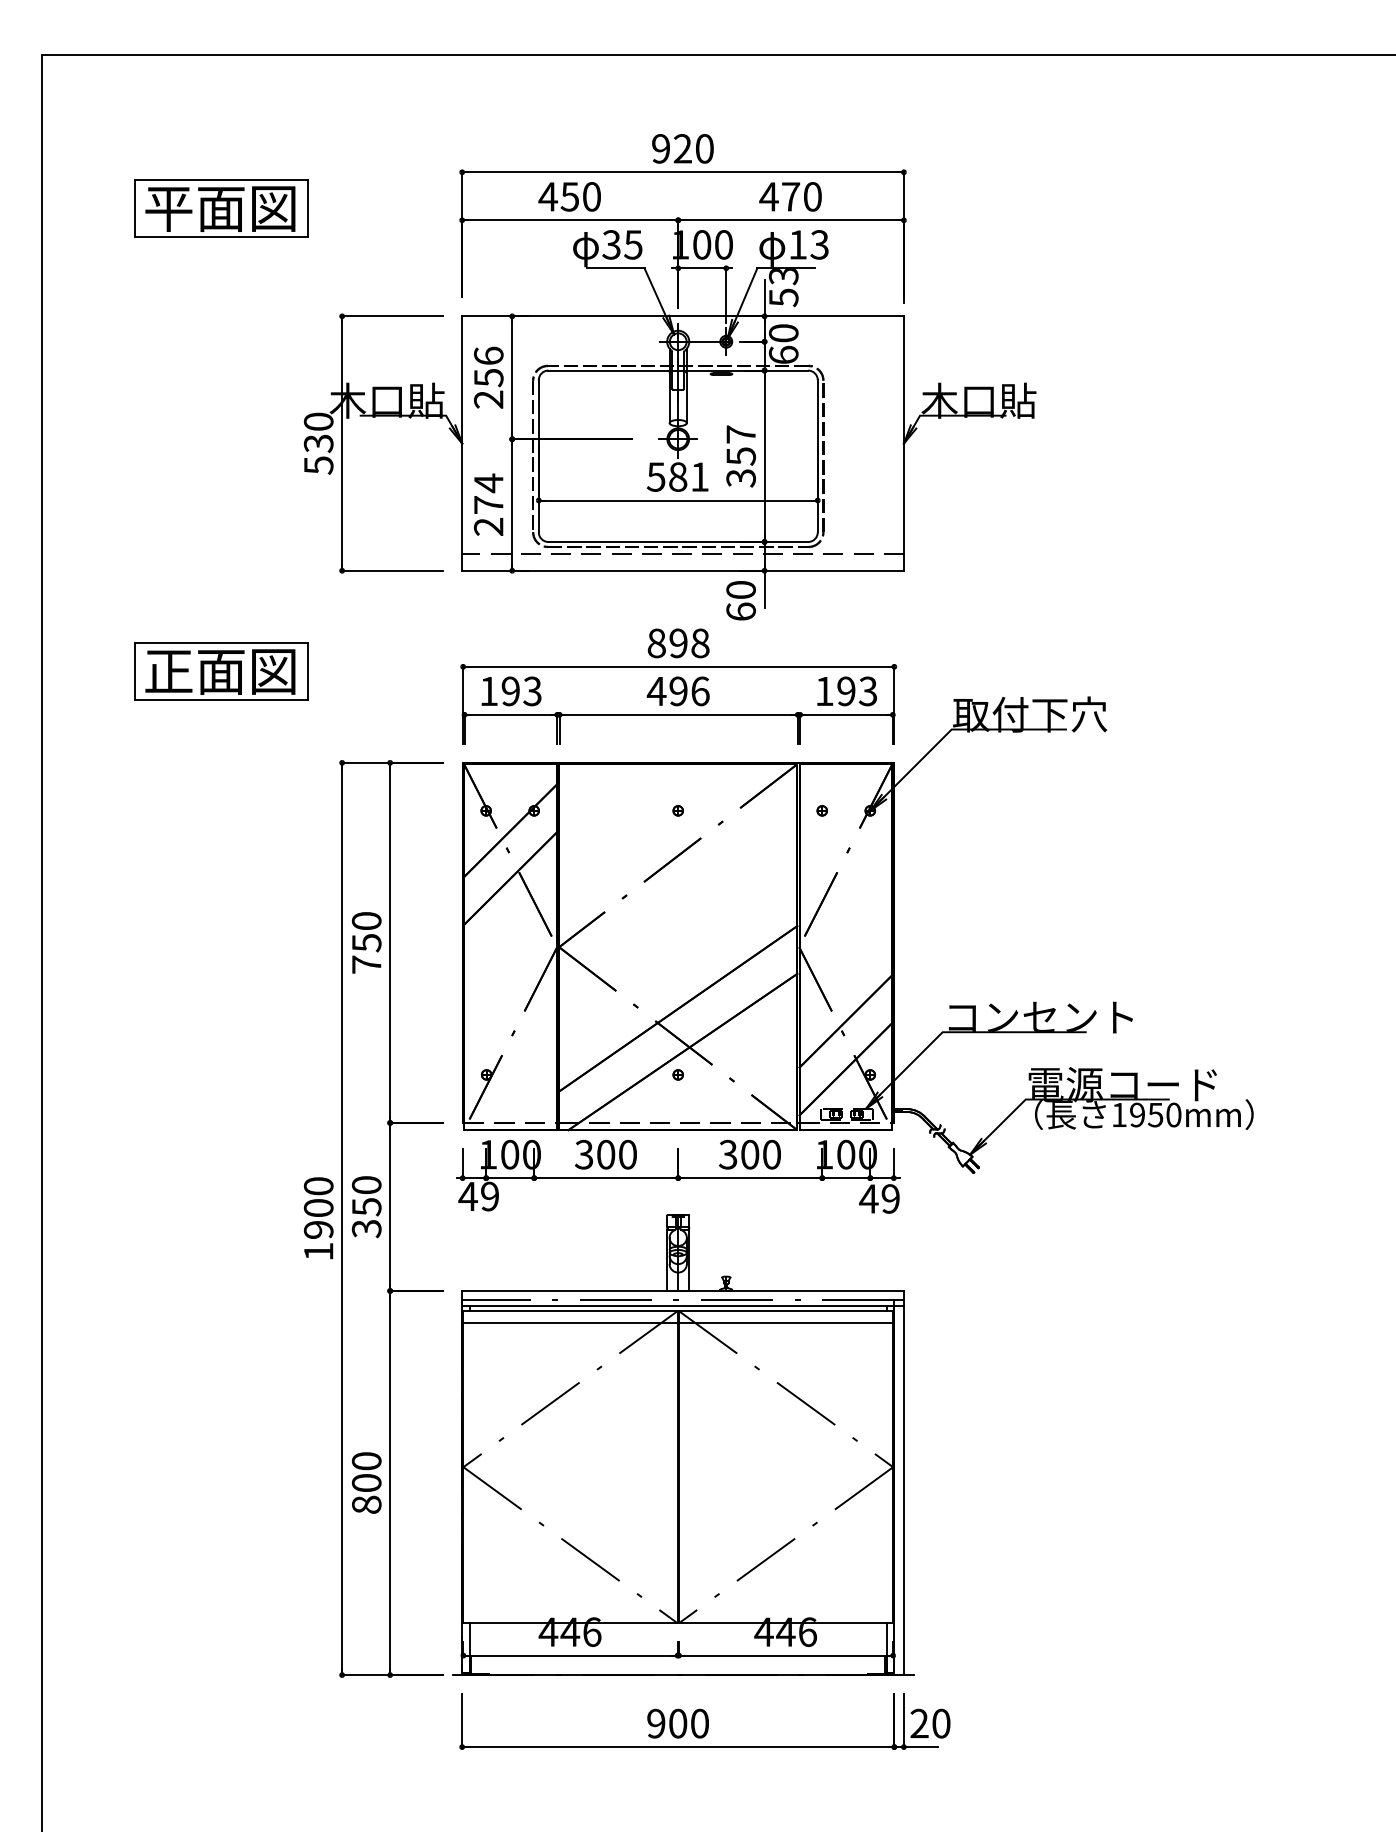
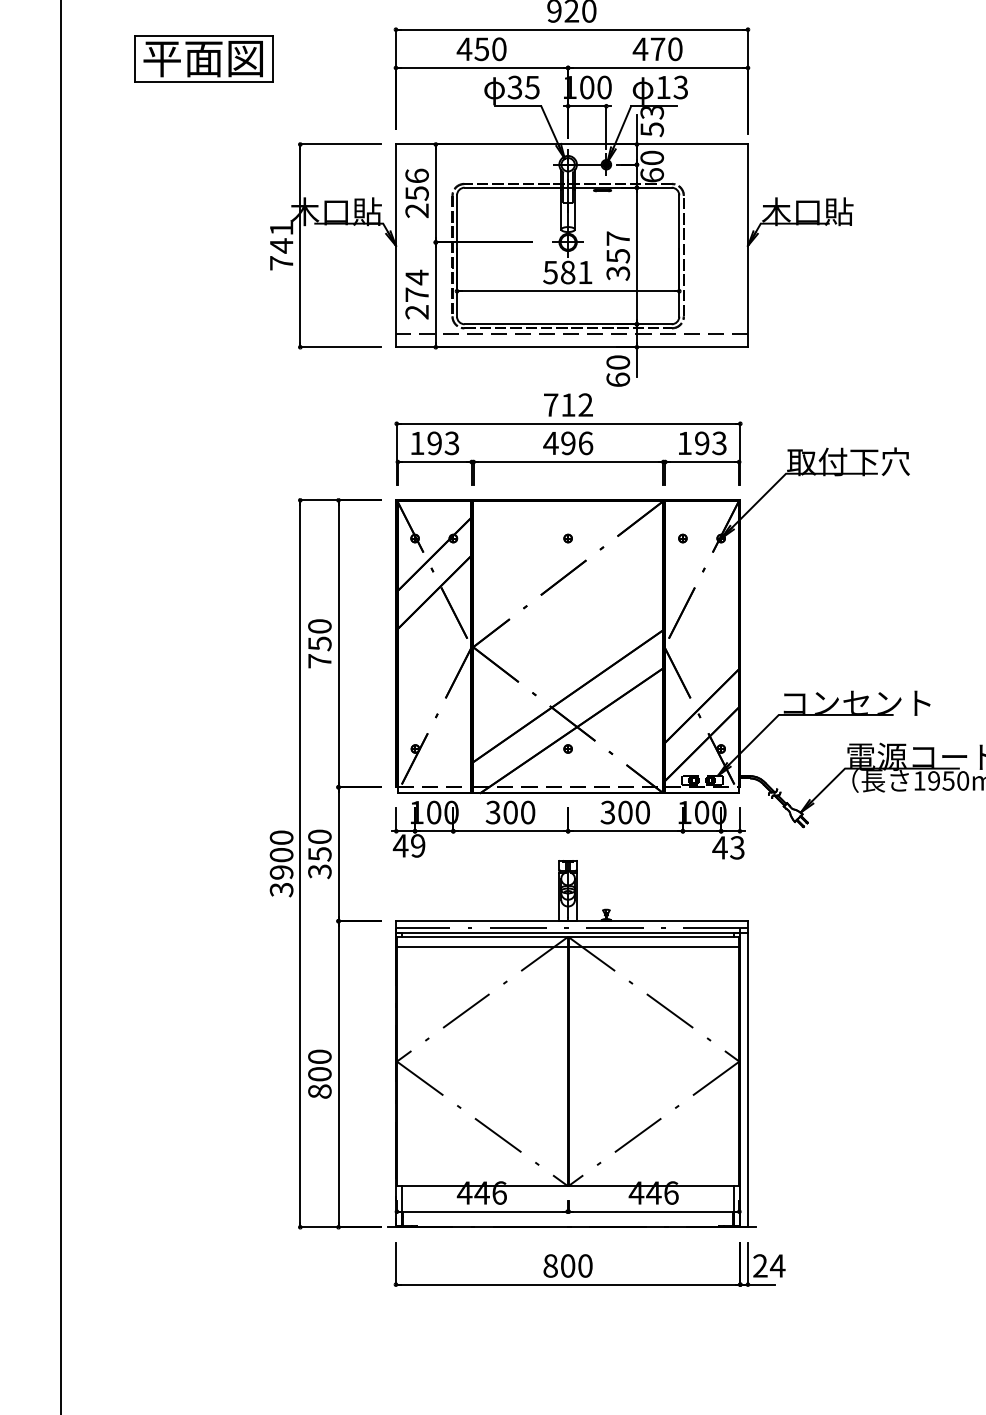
text: (318, 443) -> (281, 245), 530 -> 741
text: (678, 643) -> (568, 405), 898 -> 712
part: (221, 671) -> (204, 427), removed
text: (890, 1198) -> (737, 847), 49 -> 43
text: (318, 1252) -> (281, 890), 1900 -> 3900
text: (656, 1723) -> (550, 1265), 900 -> 800
text: (941, 1723) -> (777, 1265), 20 -> 24

